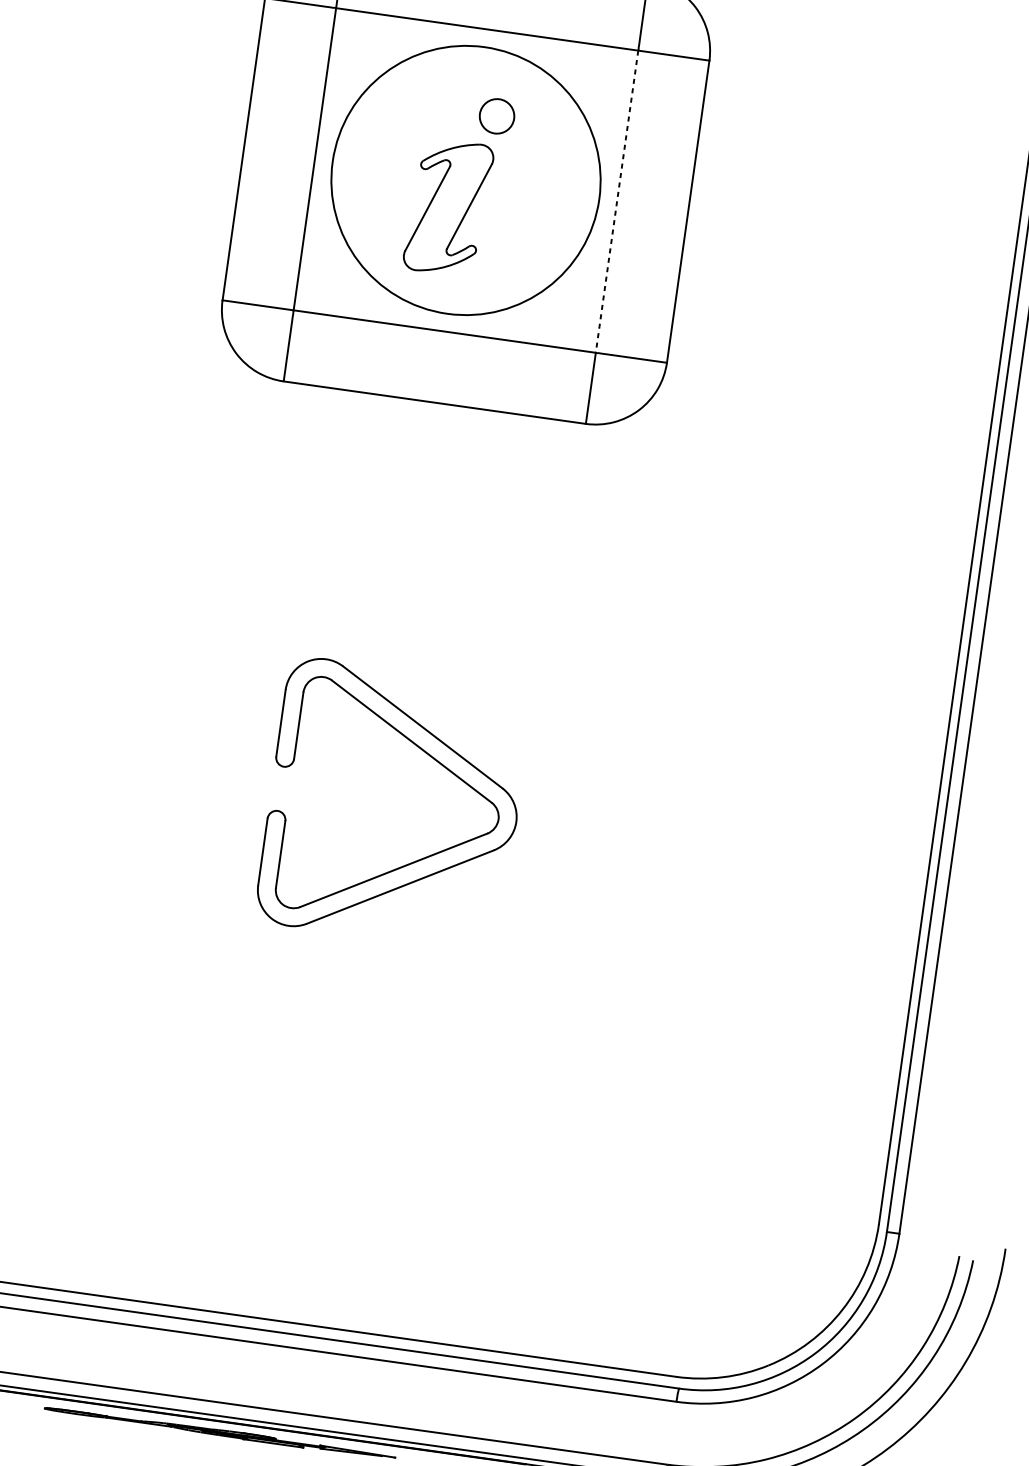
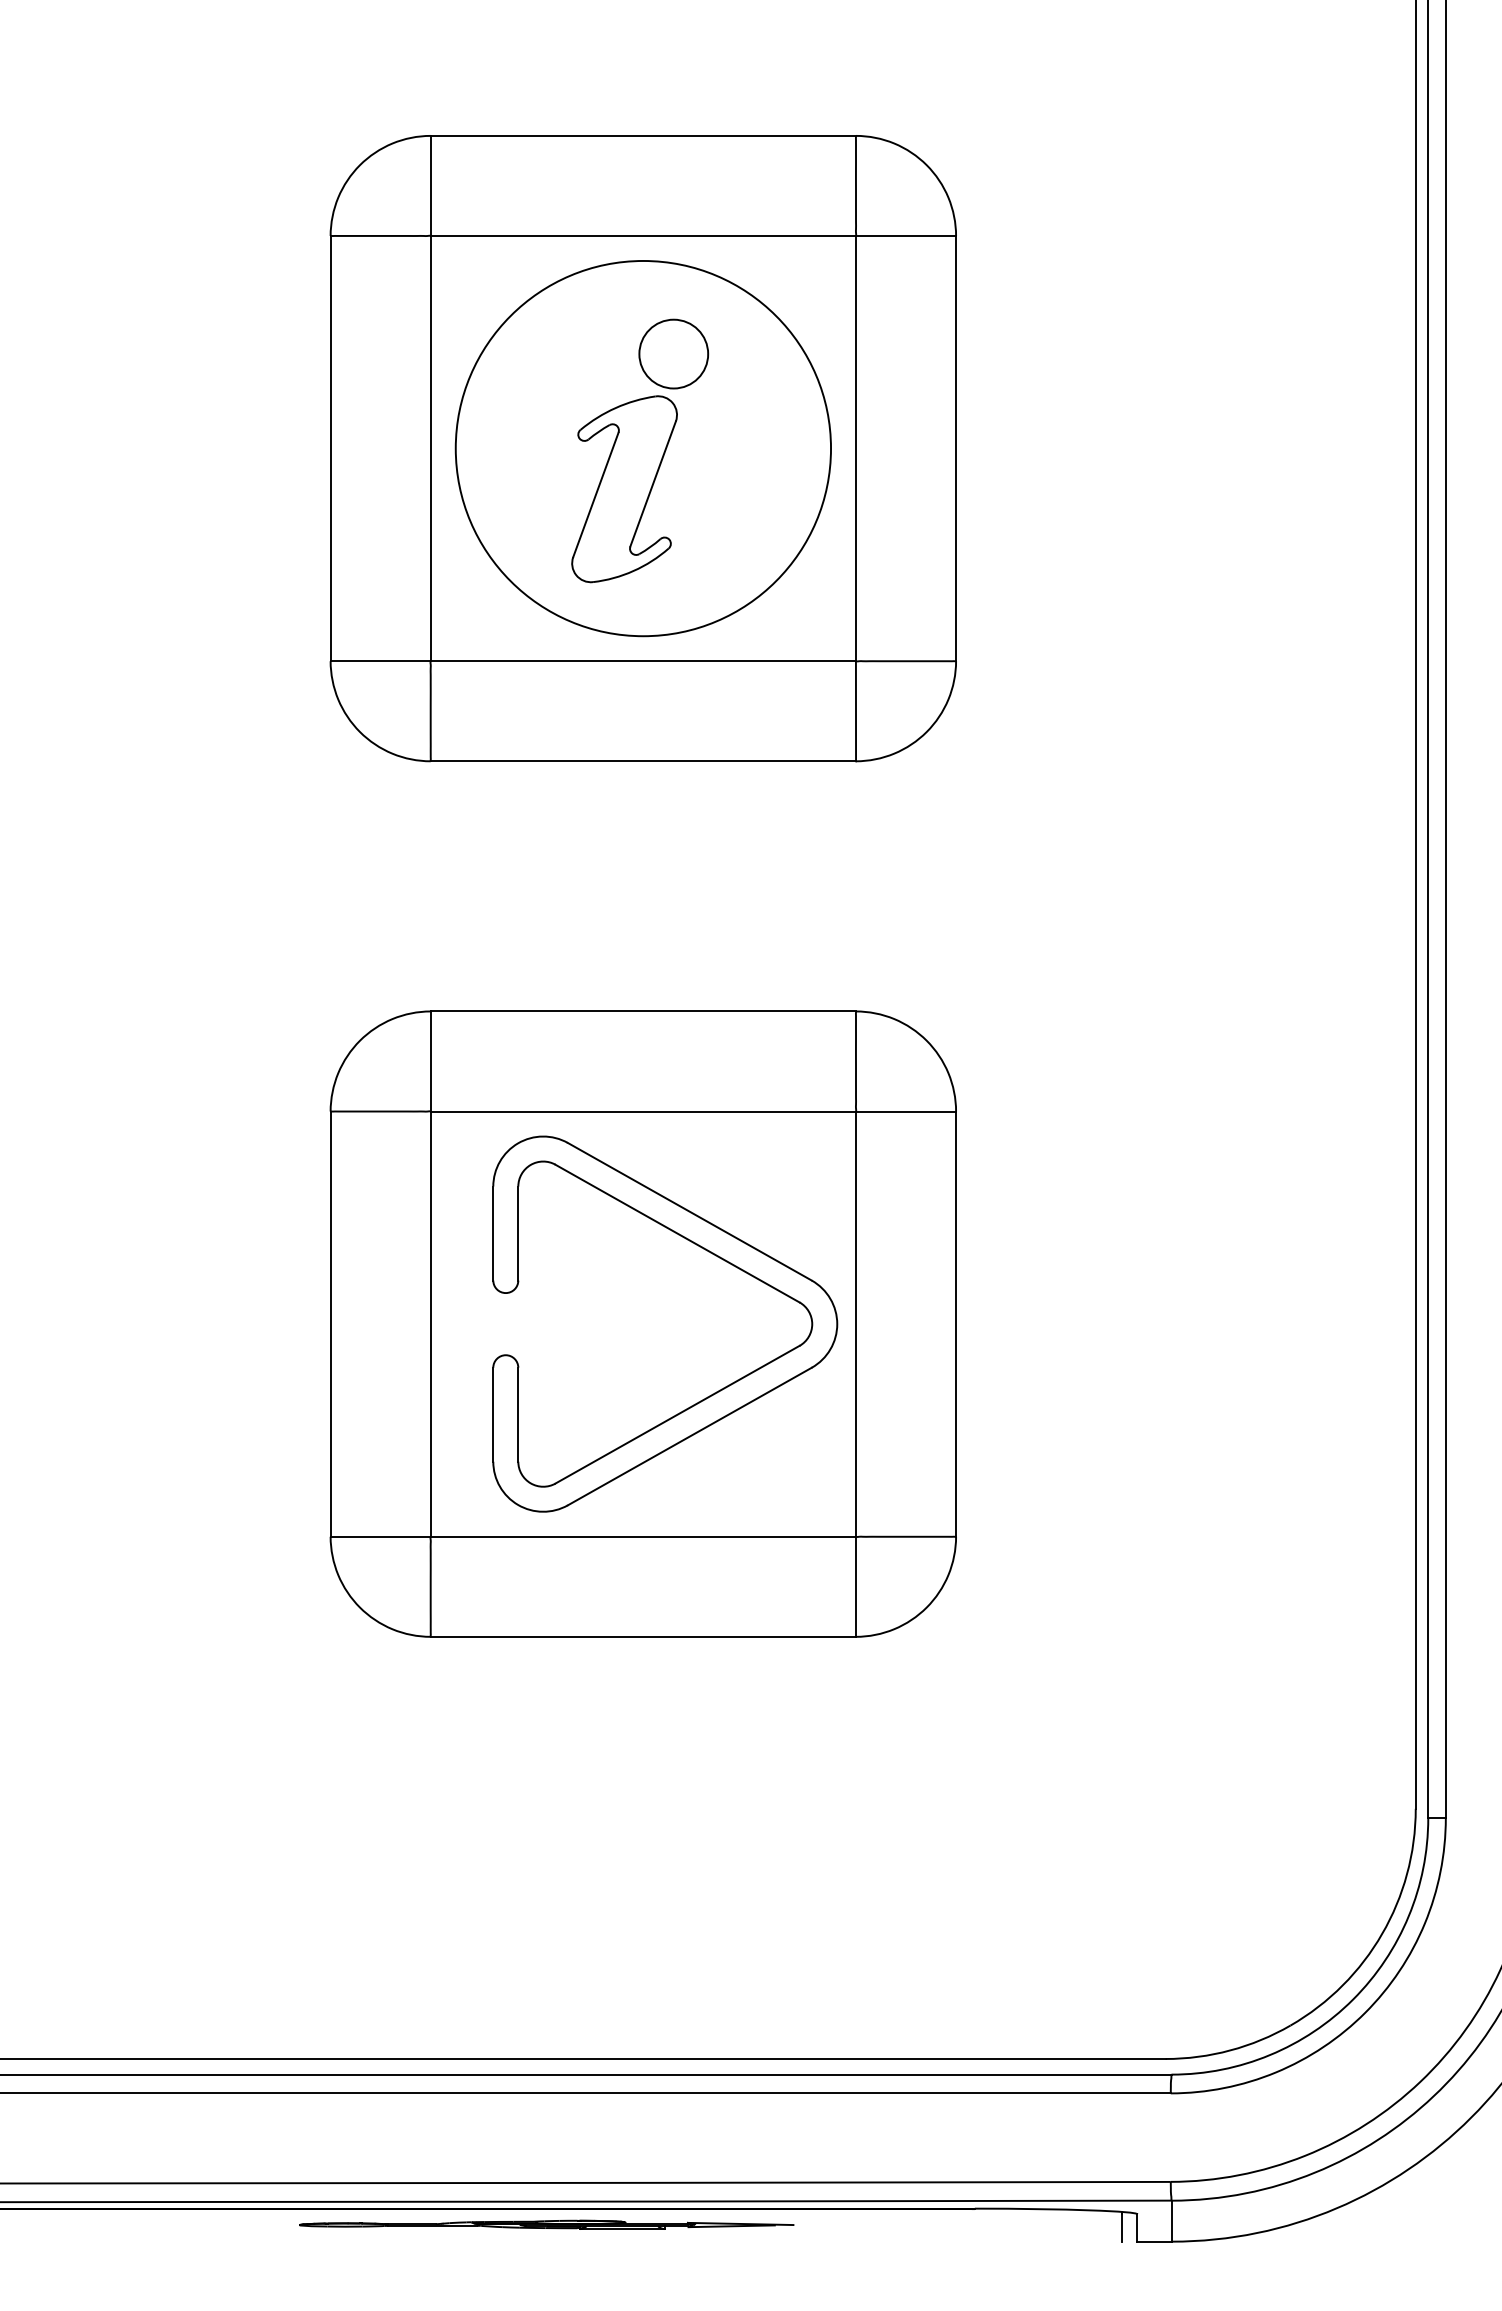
circle: (496, 115) -> (673, 353), size x1.43
line: (616, 201) -> (855, 448), dashed -> solid
part: (378, 802) -> (642, 1323), added

